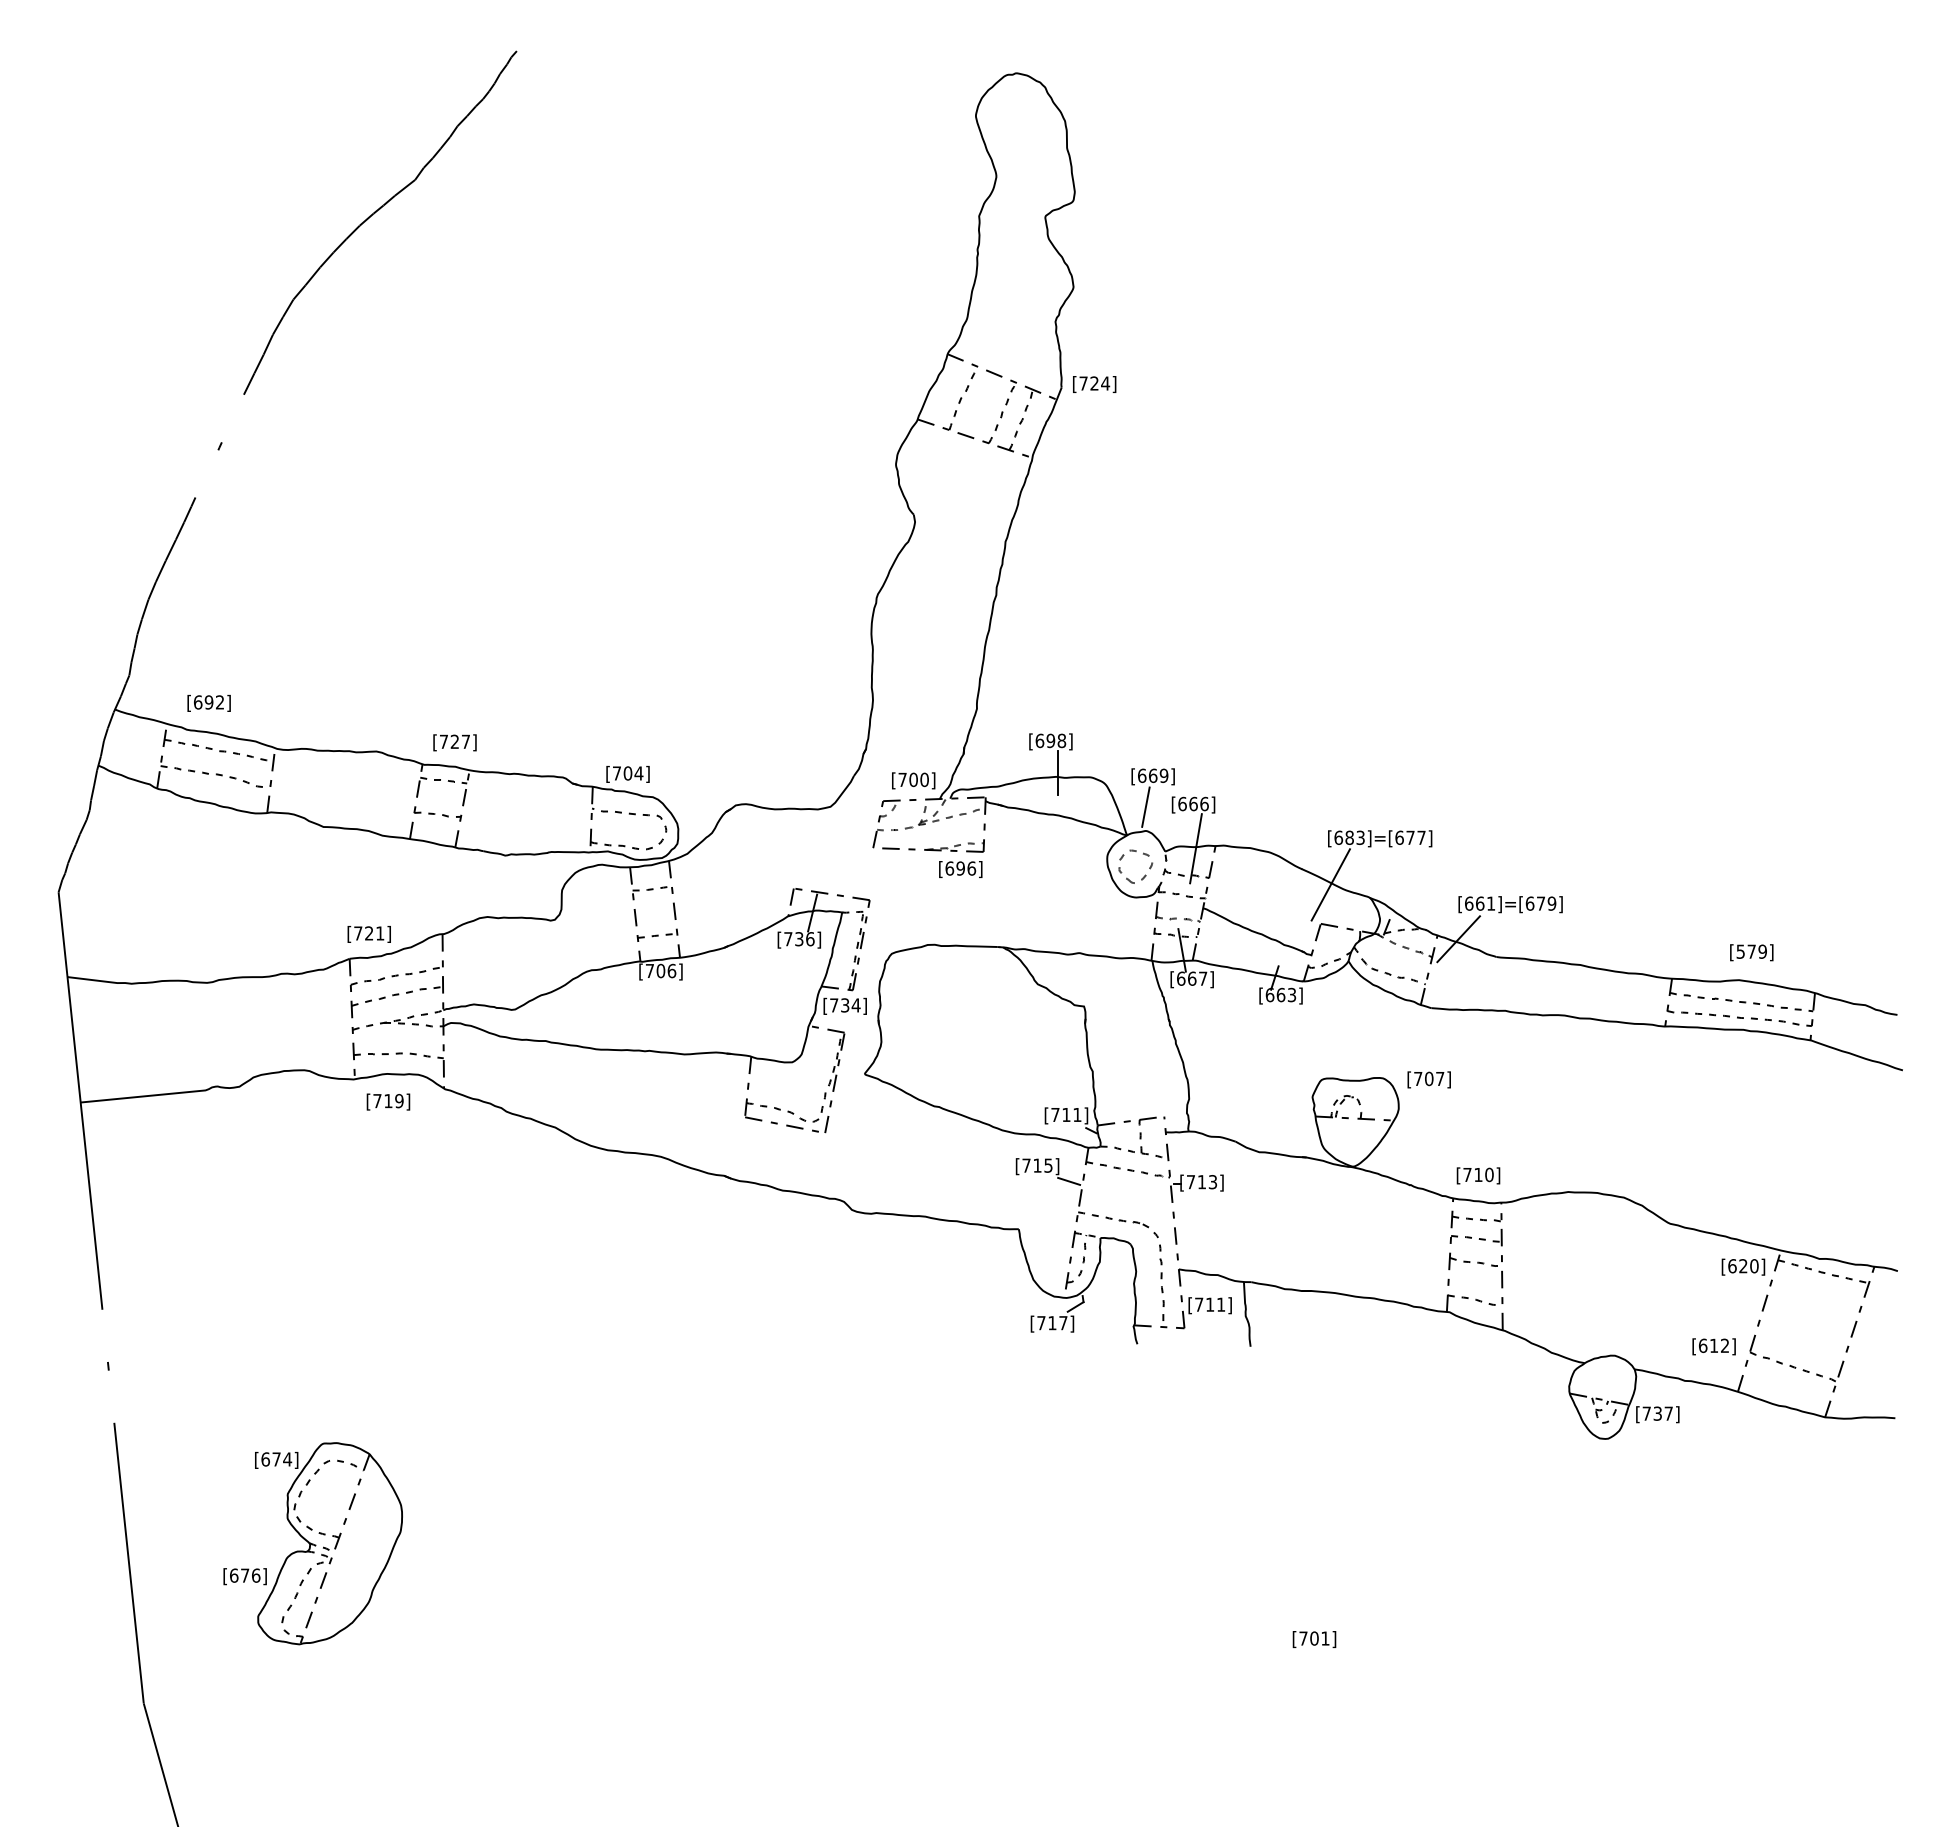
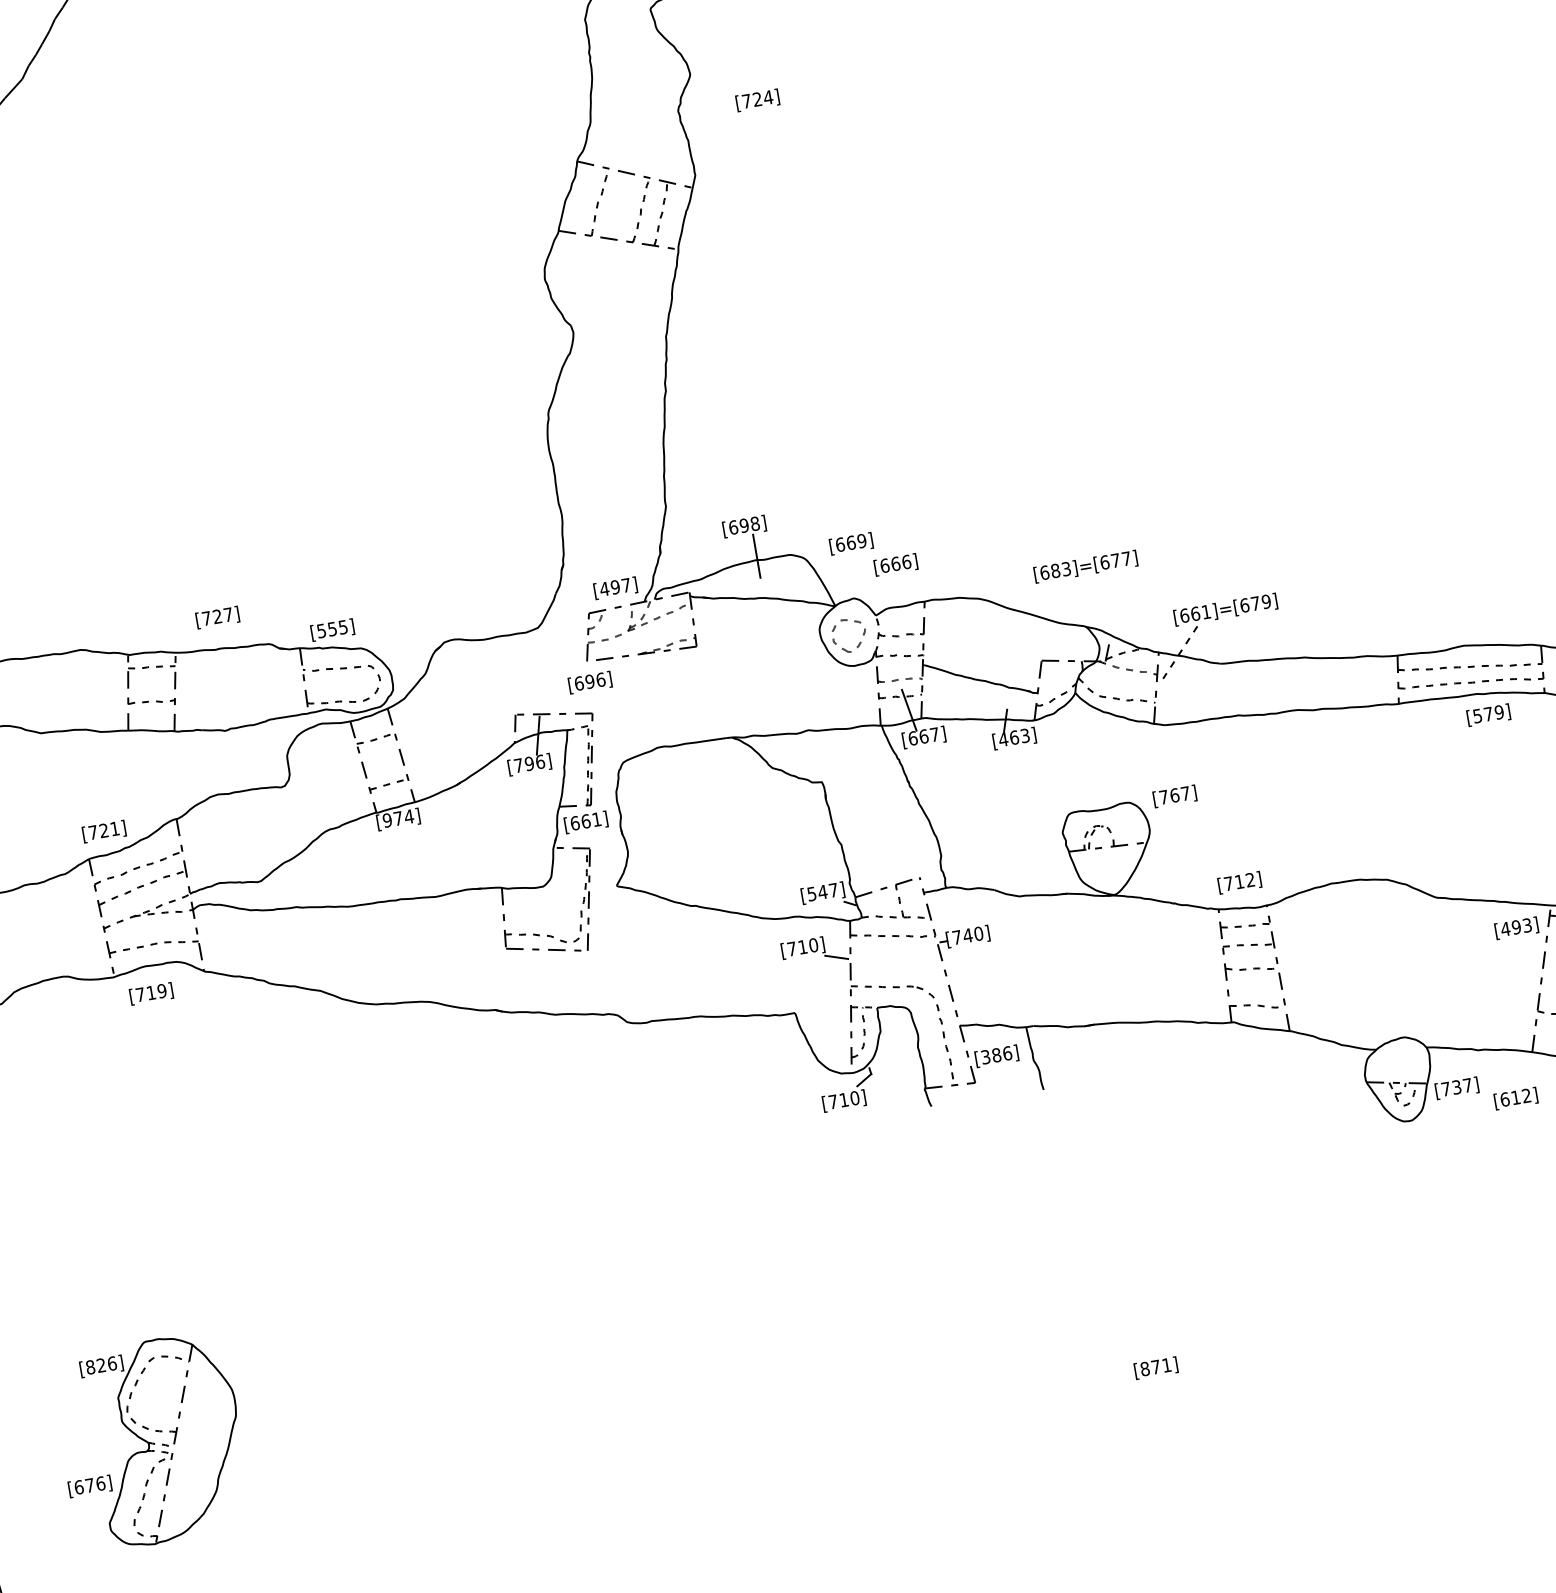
text: (1094, 384) -> (757, 100), moved
text: (454, 742) -> (217, 617), moved
text: (627, 773) -> (331, 629), [704] -> [555]
text: (913, 779) -> (615, 586), [700] -> [497]
line: (1145, 806) -> (848, 574), removed
line: (1195, 848) -> (905, 607), removed
text: (960, 869) -> (589, 682), moved
line: (1330, 884) -> (1044, 620), removed
text: (799, 939) -> (529, 764), [736] -> [796]
line: (1458, 939) -> (1180, 652), solid -> dashed
text: (1751, 952) -> (1488, 715), moved
text: (660, 970) -> (397, 818), [706] -> [974]
text: (1269, 995) -> (1003, 740), [663] -> [463]
text: (845, 1005) -> (586, 821), [734] -> [661]
text: (1429, 1078) -> (1175, 794), [707] -> [767]
text: (1066, 1115) -> (822, 892), [711] -> [547]
text: (1048, 1165) -> (813, 945), [715] -> [710]
text: (1489, 1174) -> (1250, 879), [710] -> [712]
text: (1207, 1182) -> (973, 935), [713] -> [740]
text: (1742, 1266) -> (1515, 927), [620] -> [493]
text: (1210, 1304) -> (996, 1054), [711] -> [386]
text: (1063, 1323) -> (855, 1098), [717] -> [710]
text: (1713, 1346) -> (1515, 1098), moved
text: (276, 1459) -> (101, 1365), [674] -> [826]
text: (1308, 1638) -> (1150, 1368), [701] -> [871]

